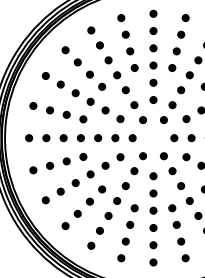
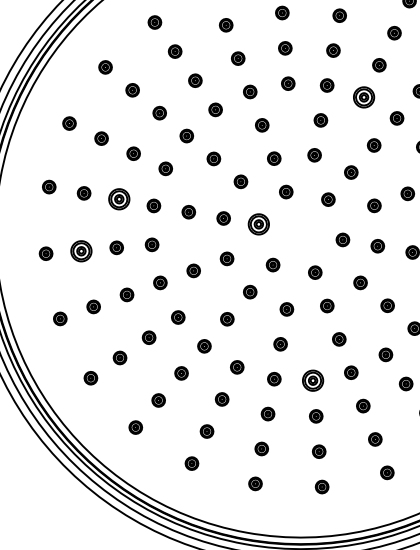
part: (172, 67) -> (364, 96), size x1.6
part: (63, 138) -> (118, 200), size x1.6
part: (132, 138) -> (258, 225), size x1.6
part: (49, 165) -> (80, 249), size x1.6
part: (172, 208) -> (313, 381), size x1.6

